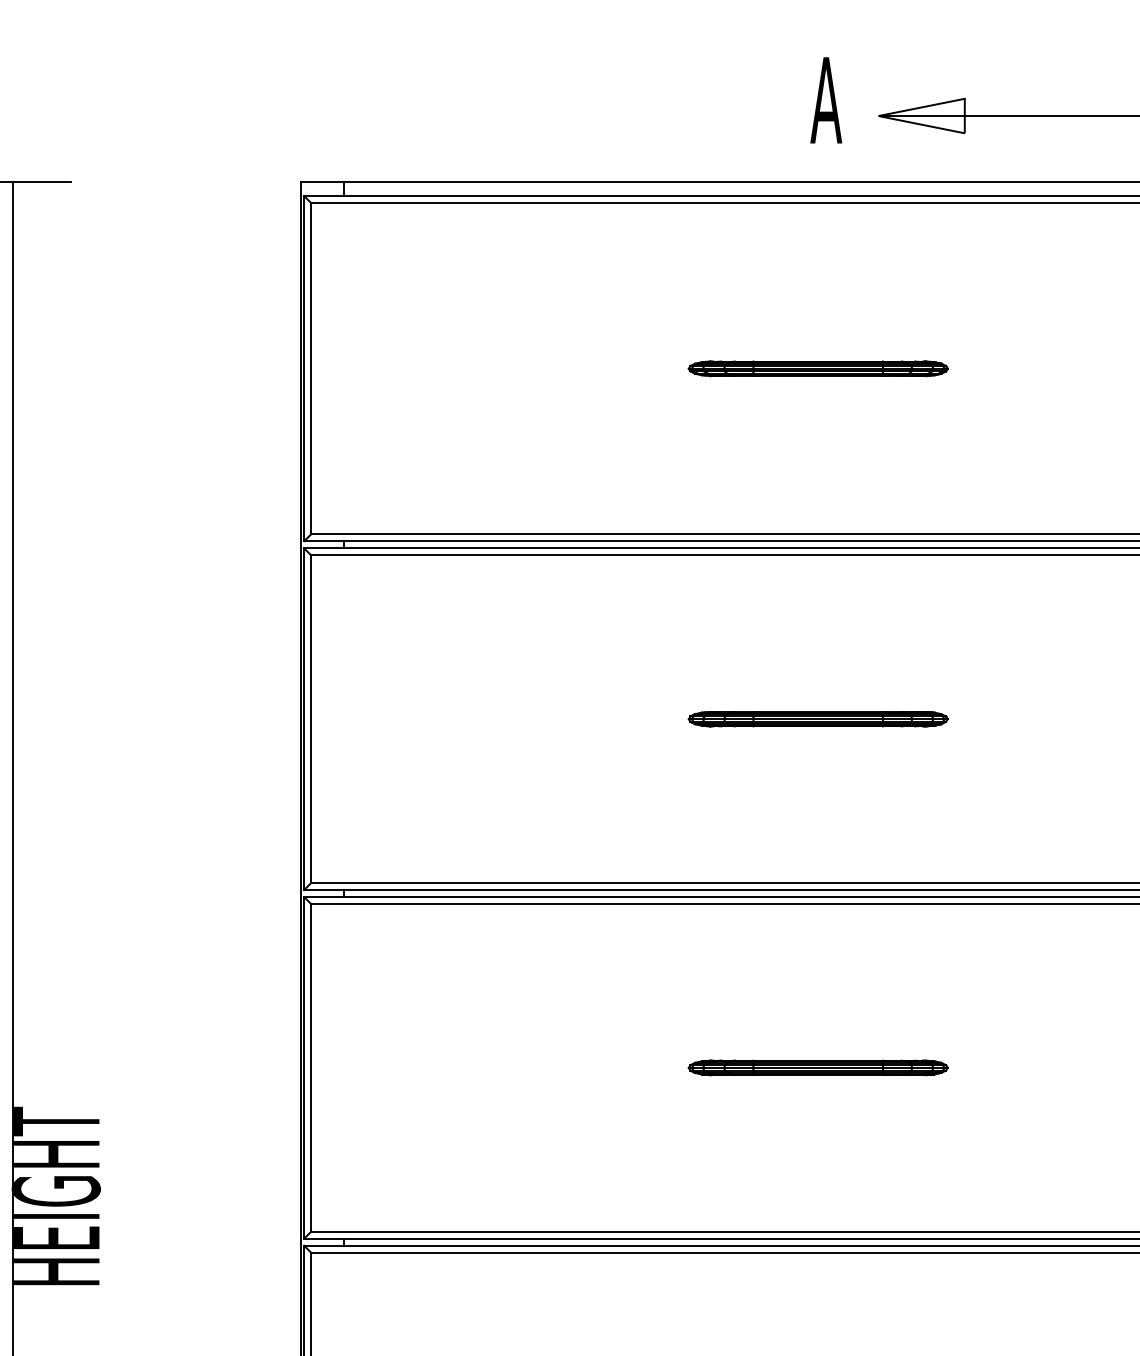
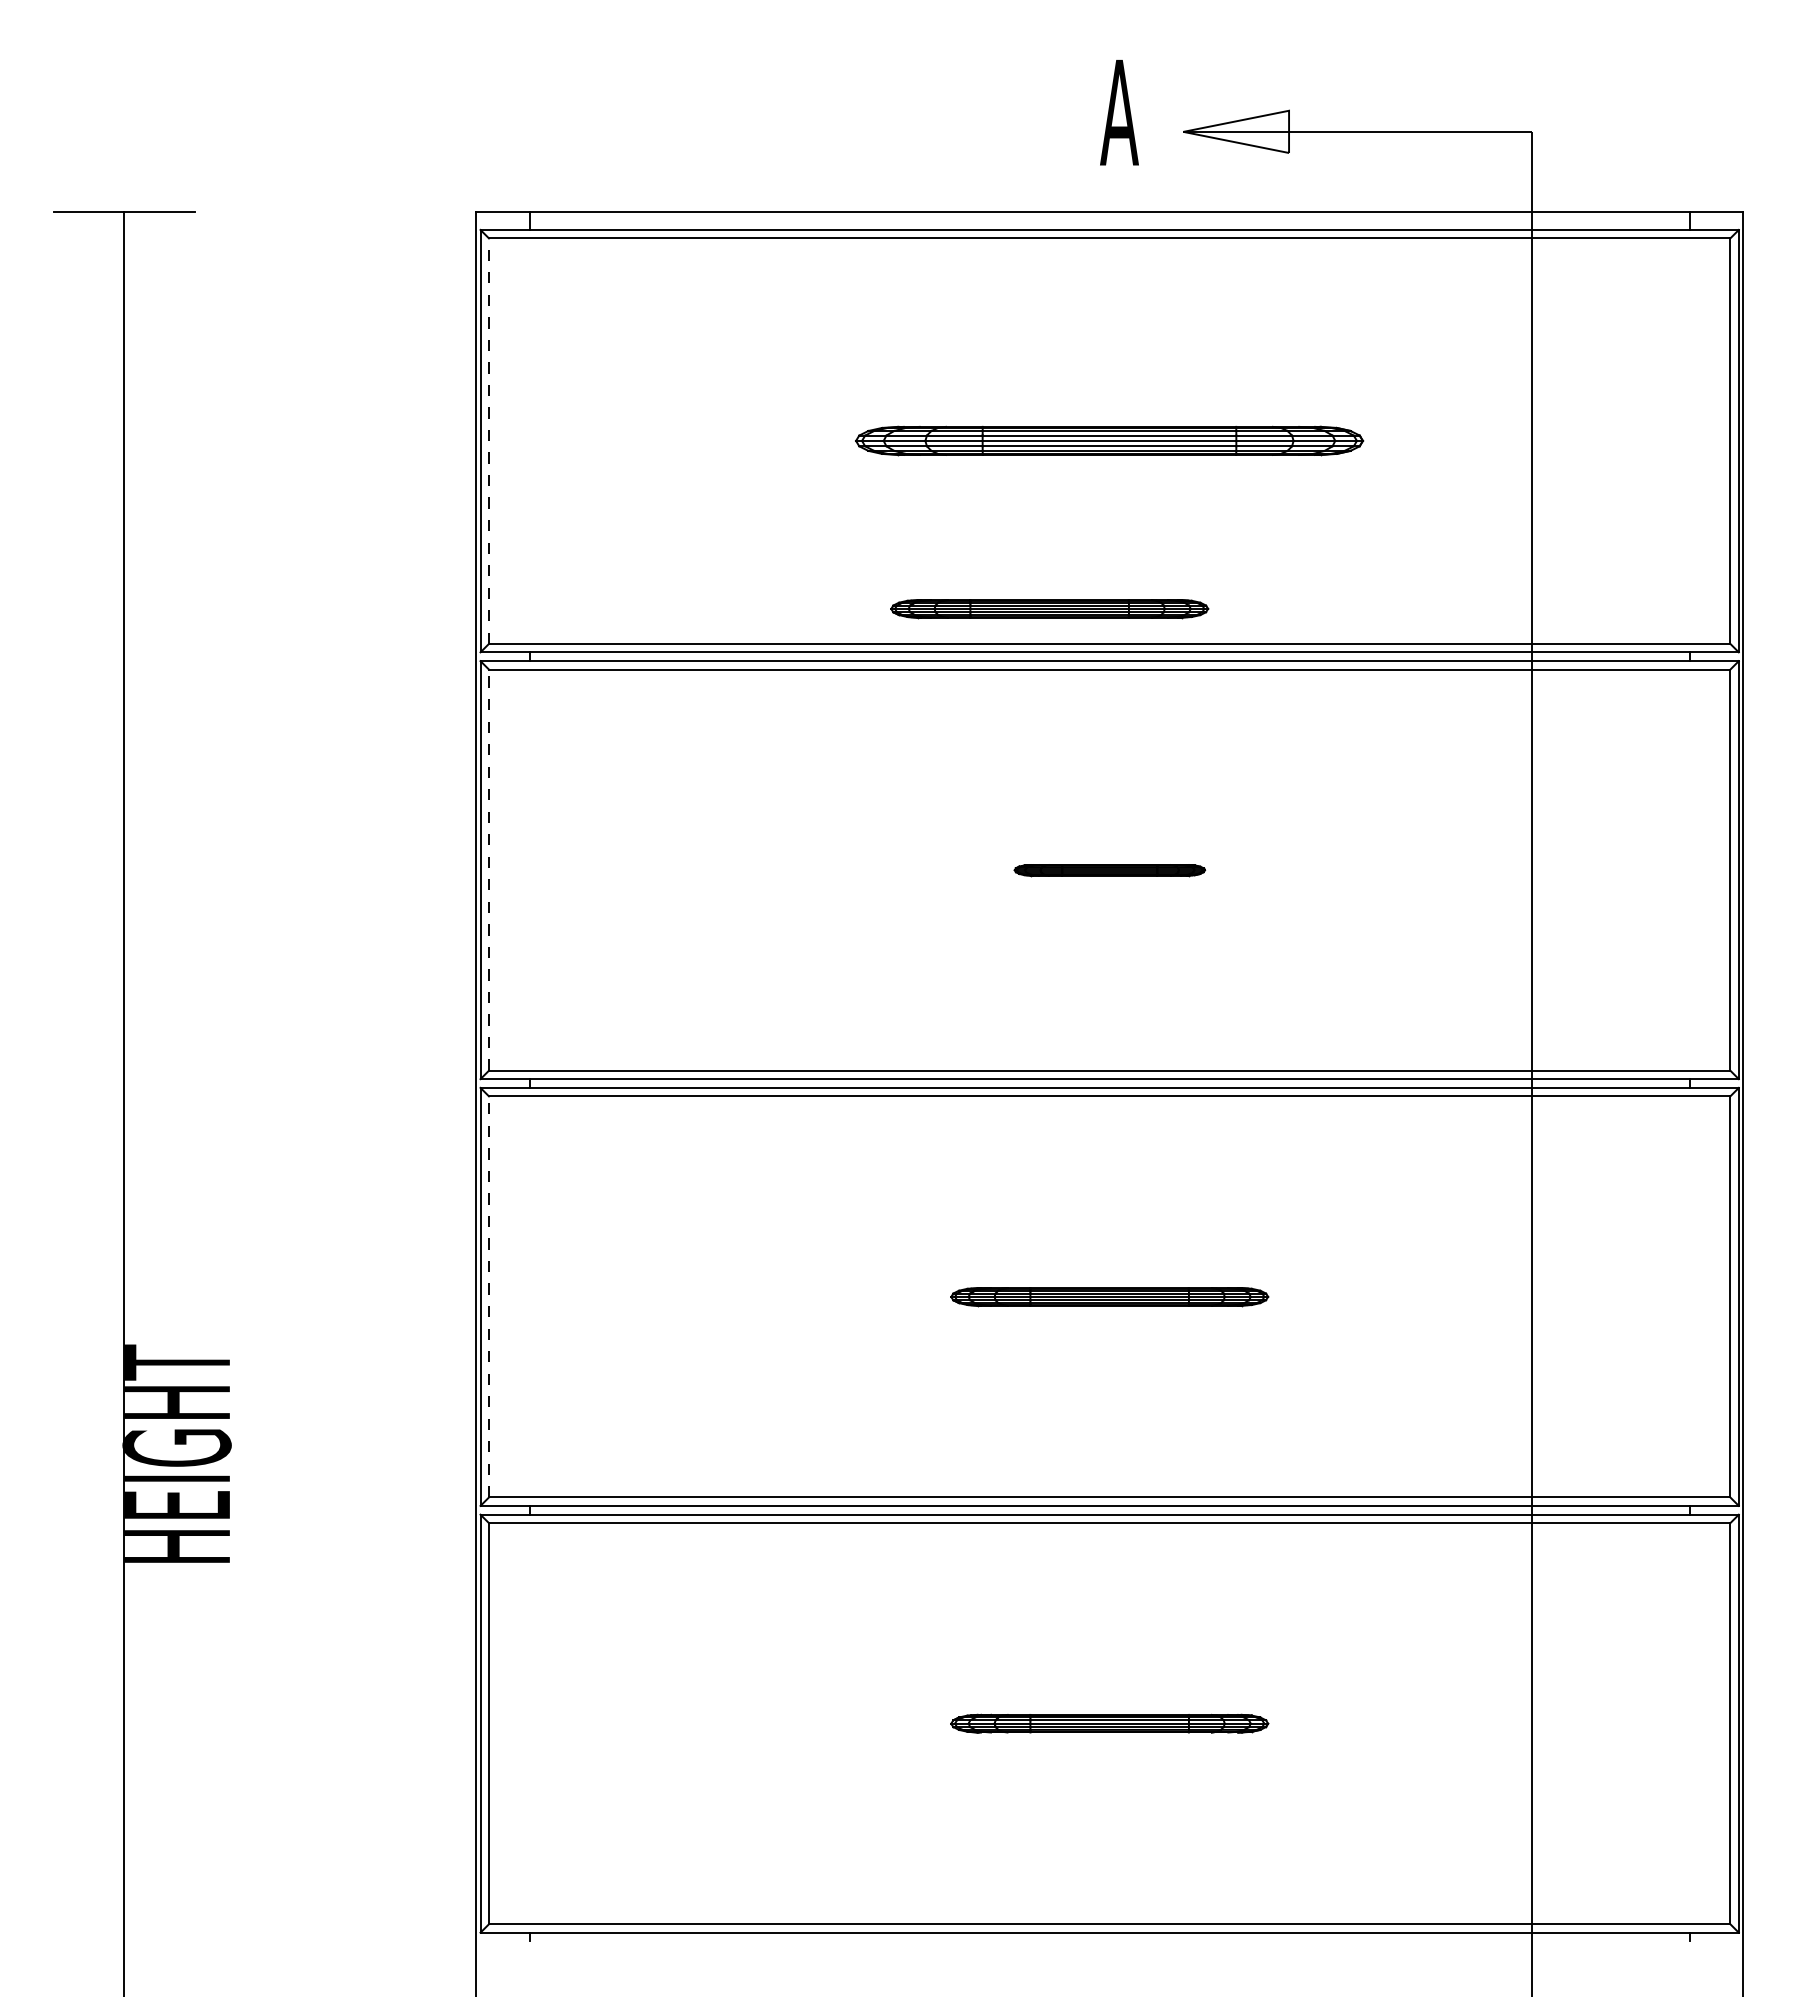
line: (311, 369) -> (489, 441), solid -> dashed
part: (818, 369) -> (1109, 441), size x1.6
part: (769, 506) -> (1049, 609), added
line: (311, 719) -> (489, 870), solid -> dashed
part: (818, 719) -> (1109, 870), size x0.6
line: (311, 1067) -> (489, 1296), solid -> dashed

